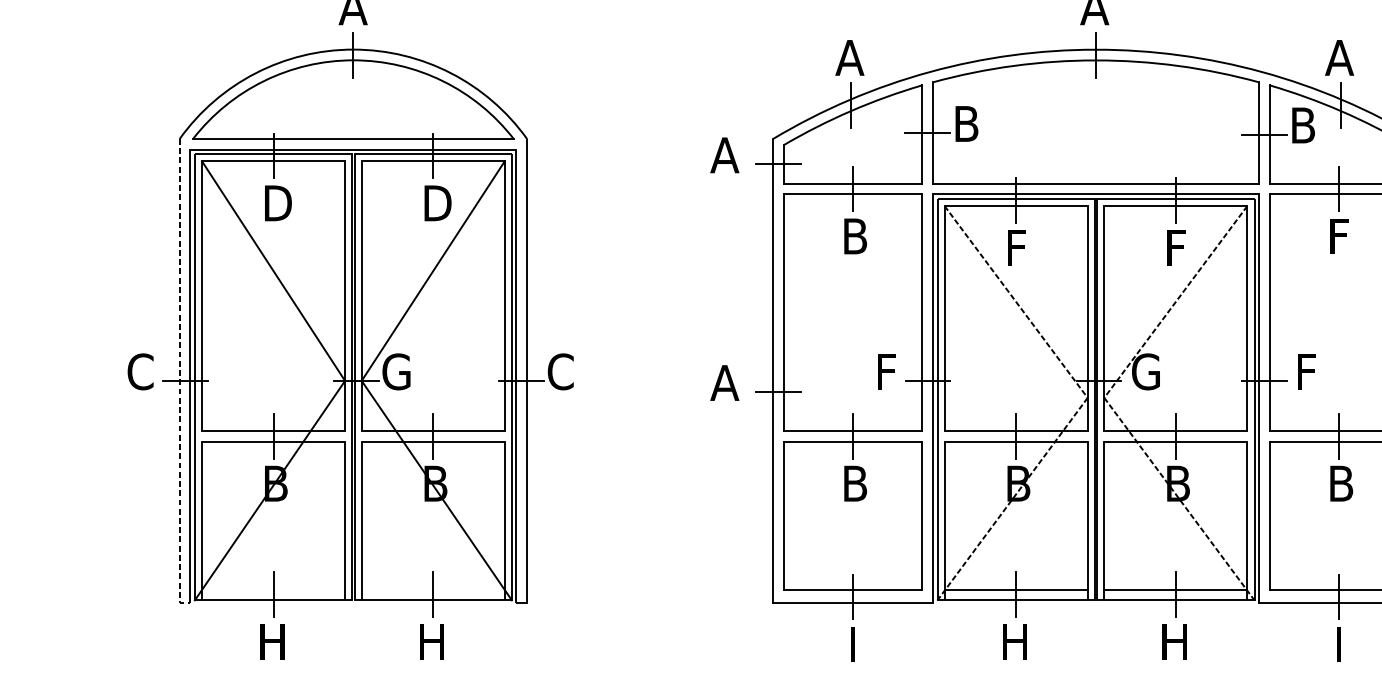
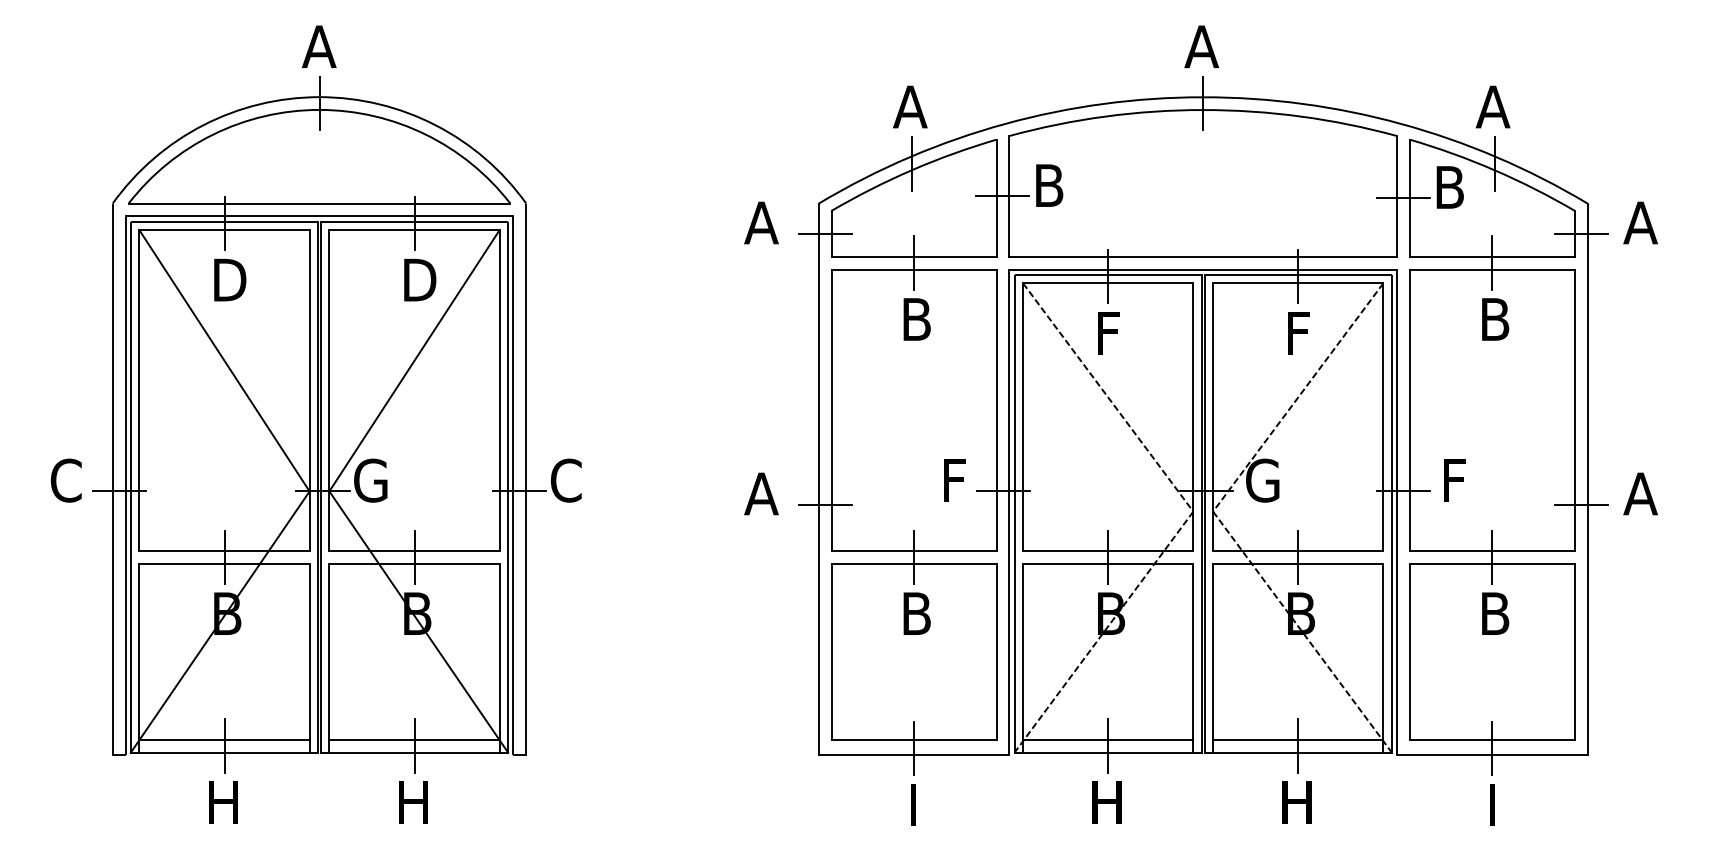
text: (1341, 236) -> (1495, 319), F -> B
line: (179, 376) -> (112, 486), dashed -> solid
line: (273, 589) -> (224, 739), added
line: (433, 589) -> (414, 739), added

